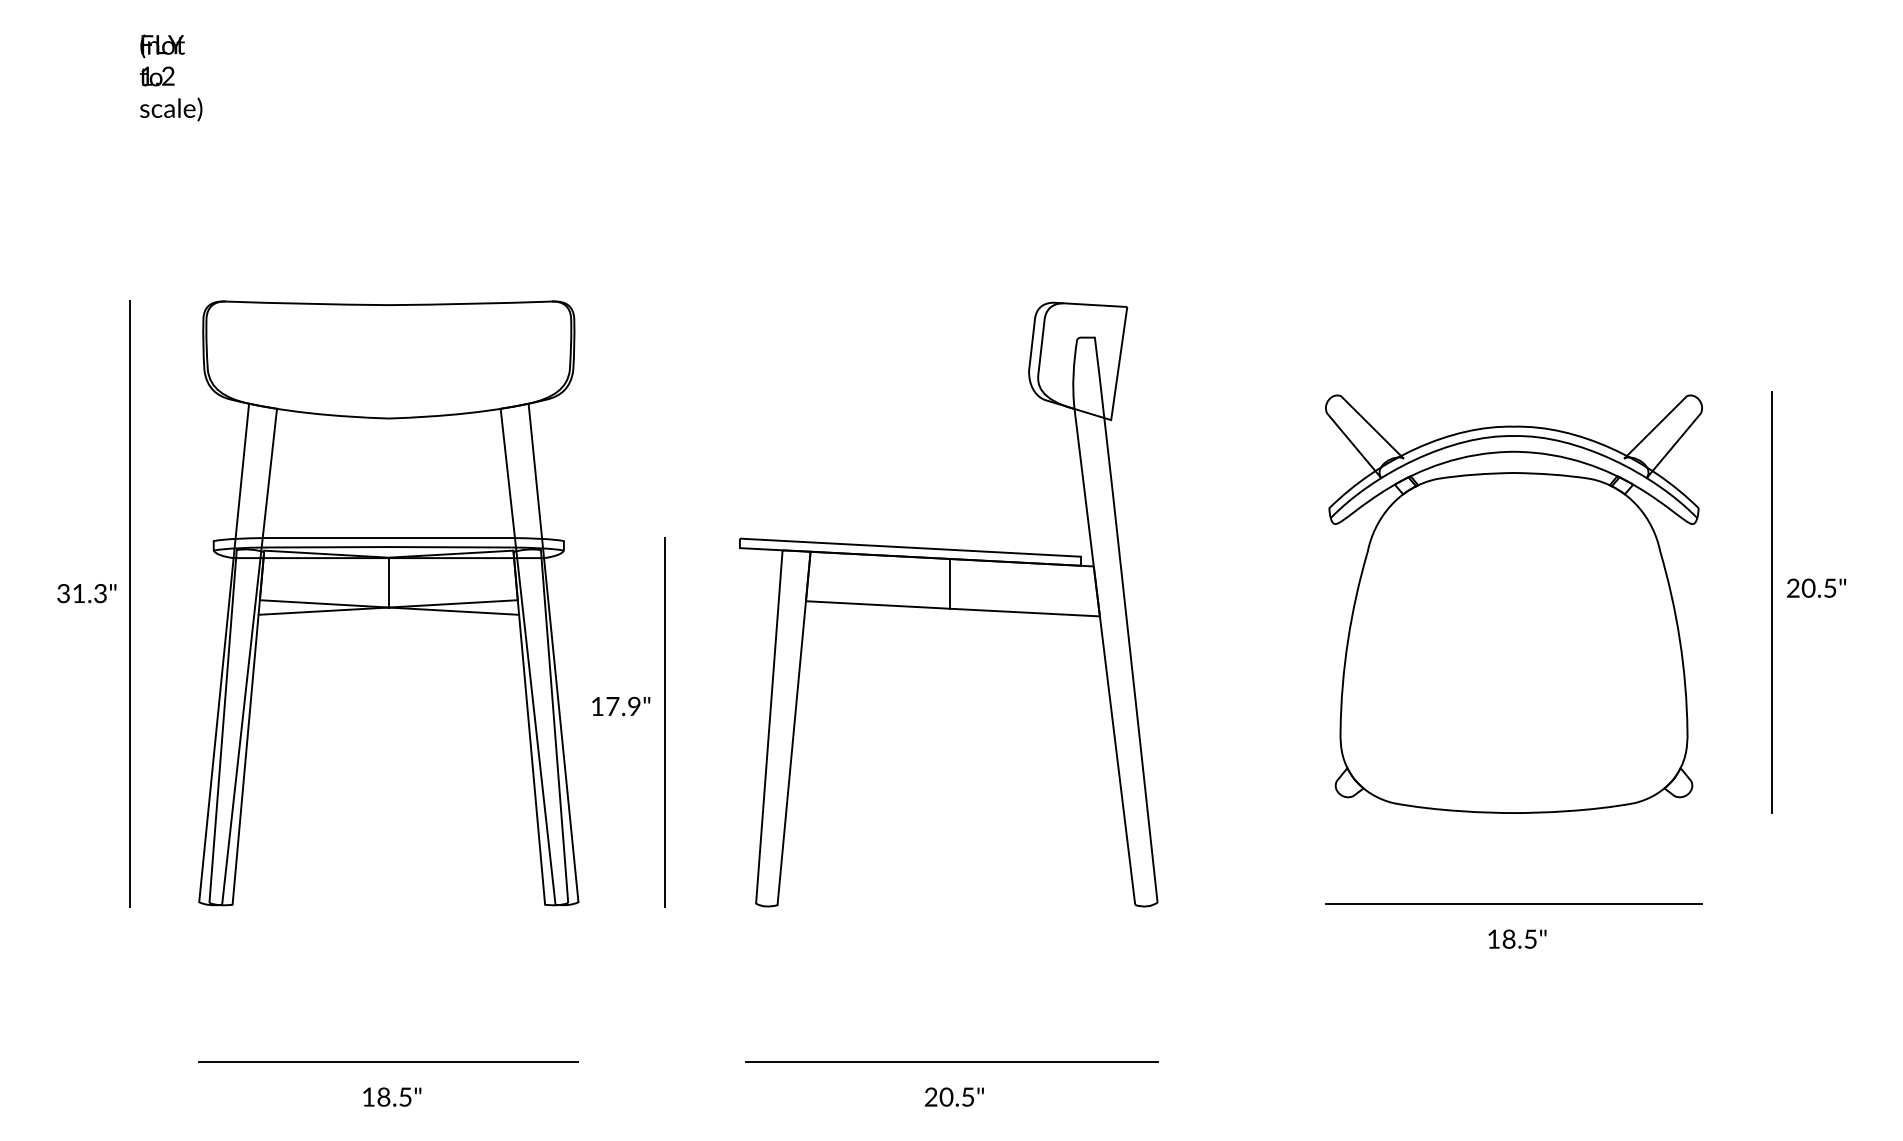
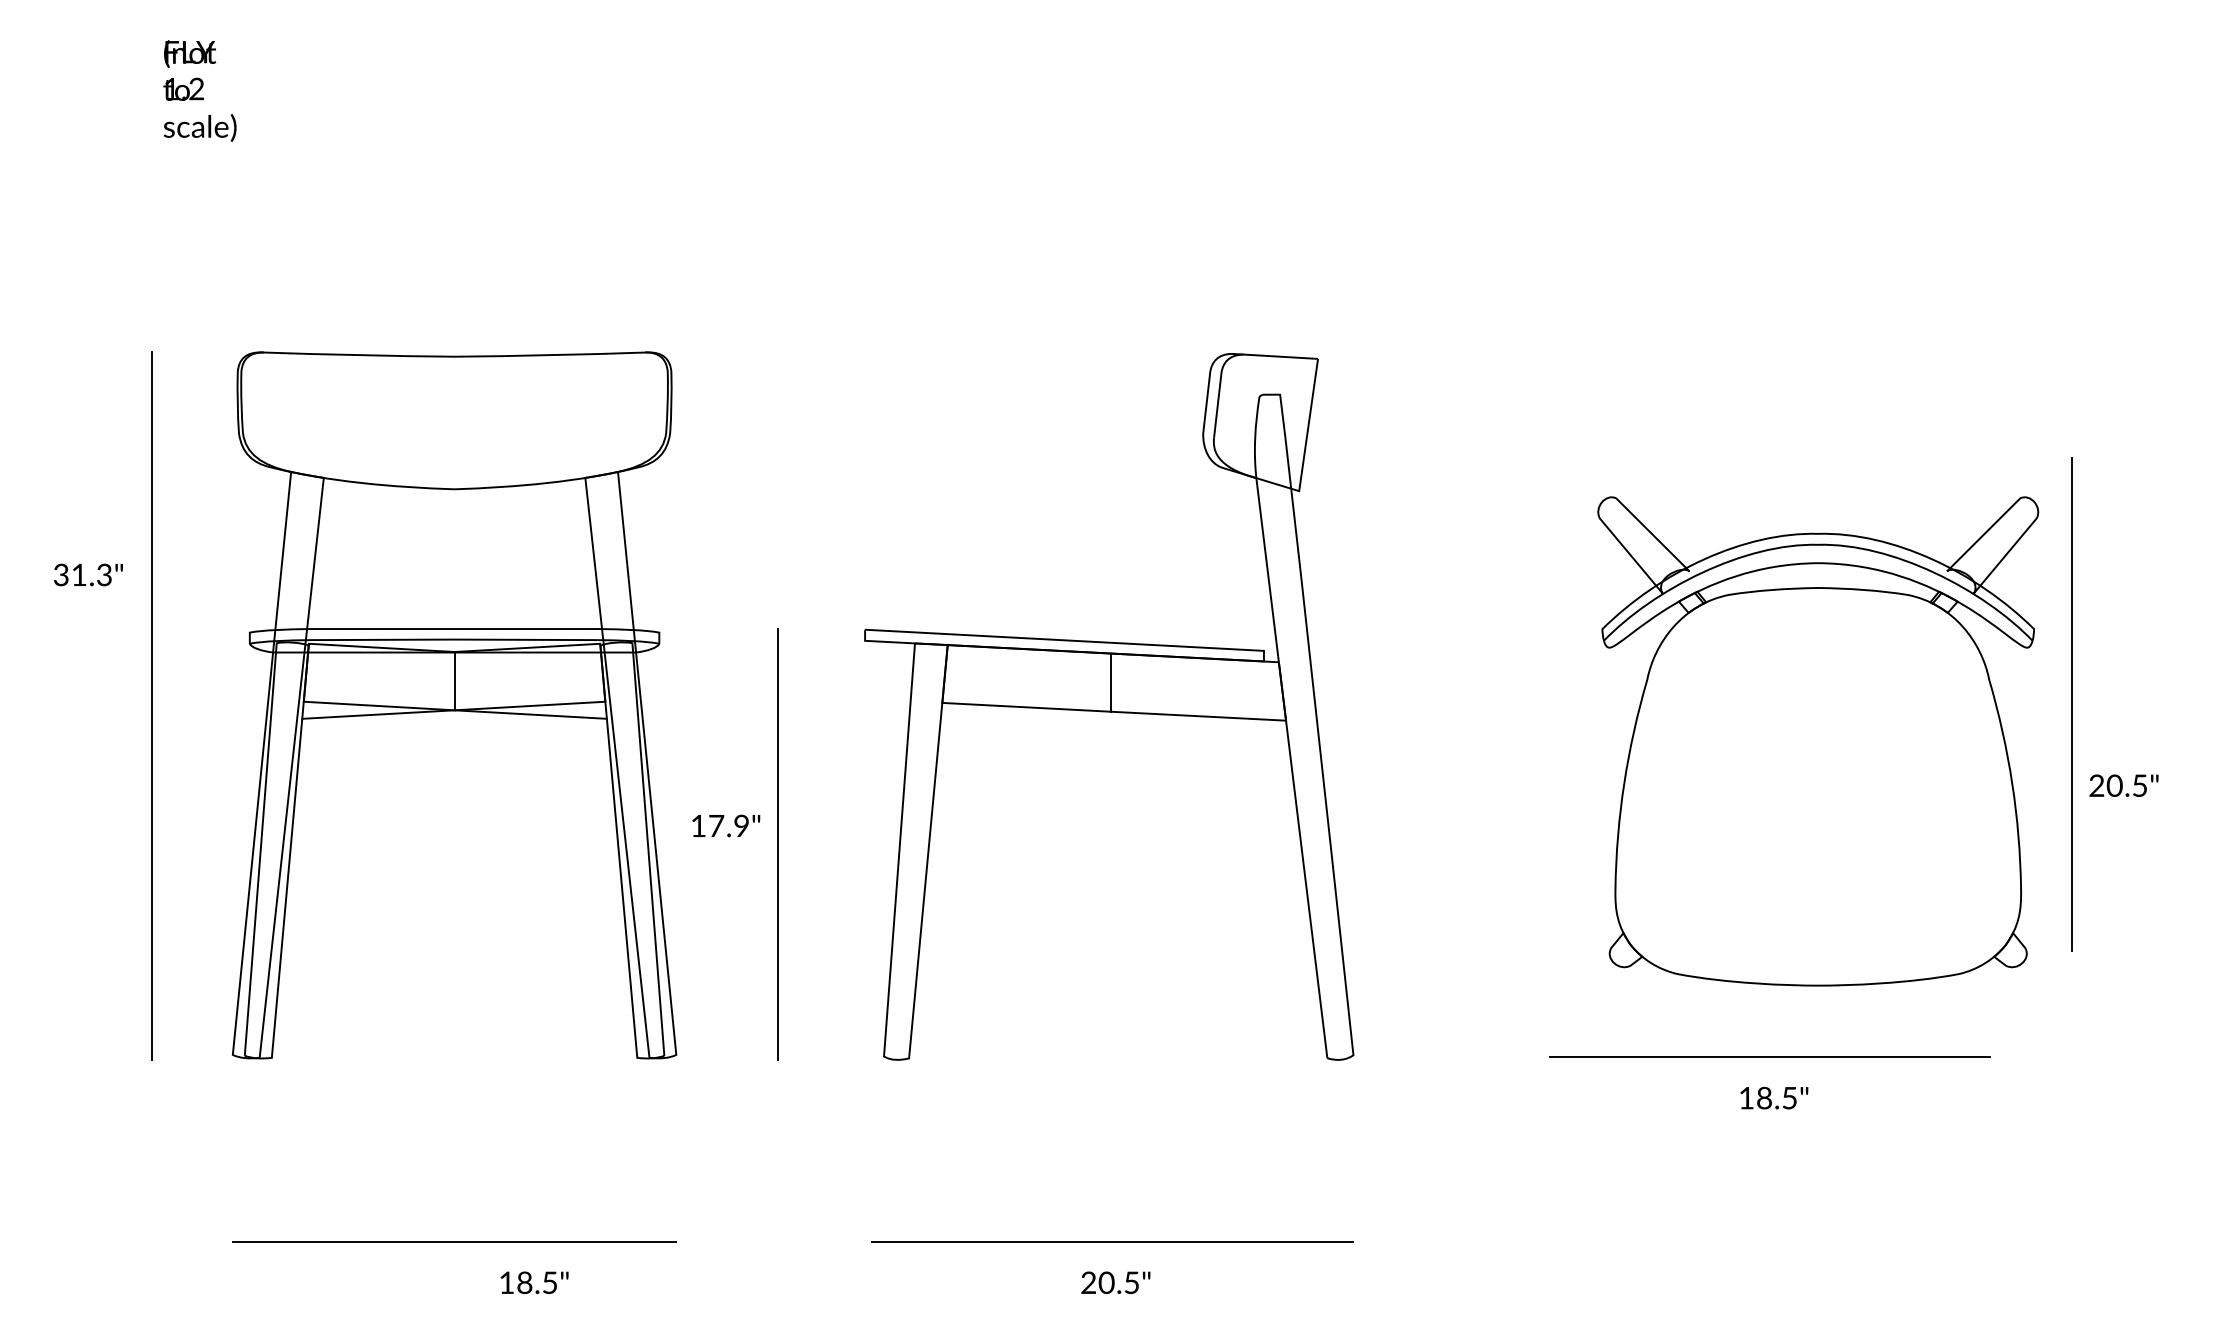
text: (1816, 588) -> (2123, 785), moved
text: (86, 593) -> (88, 574), moved
part: (1514, 604) -> (1818, 741), moved
text: (392, 1096) -> (534, 1282), moved

